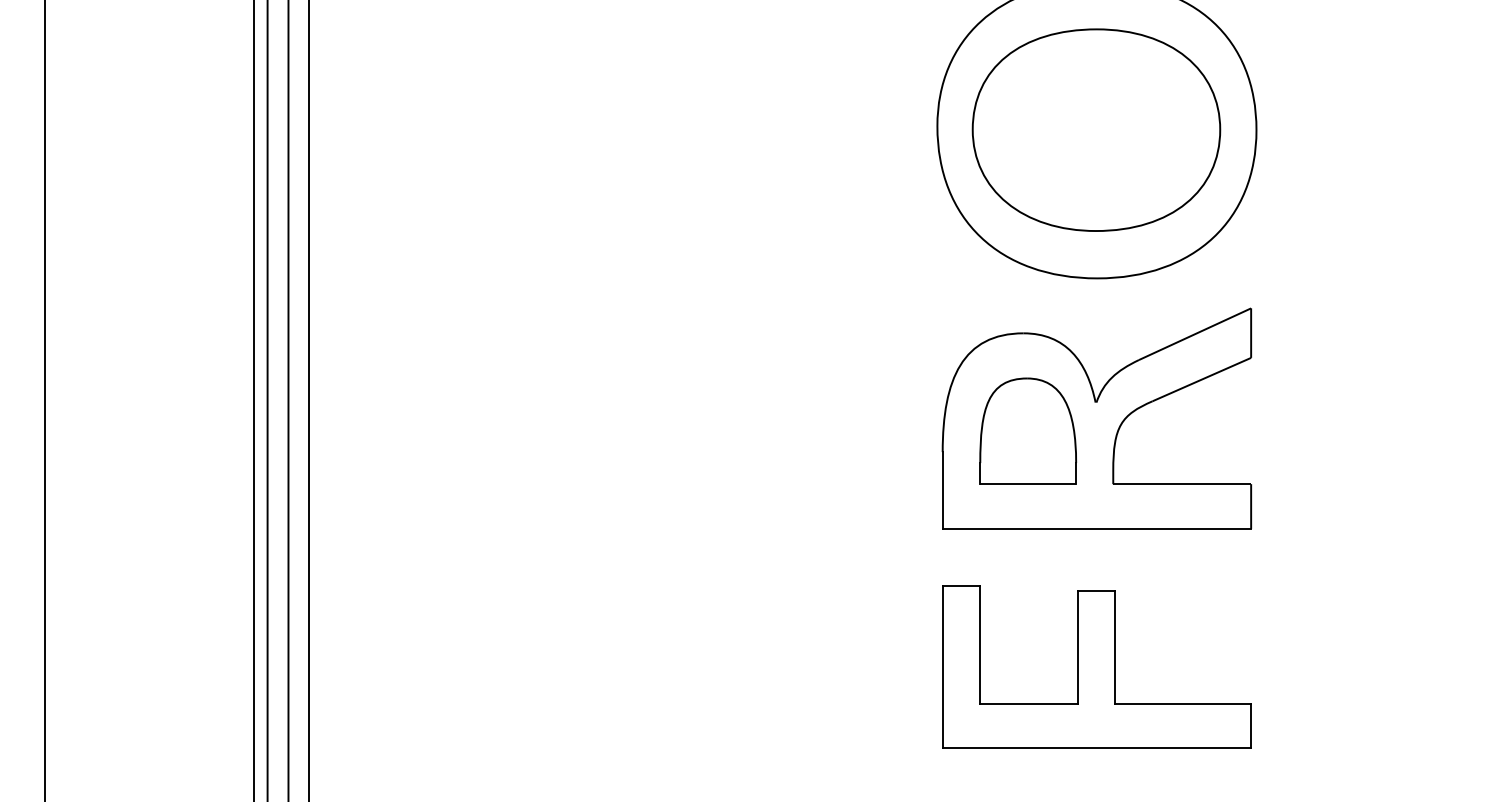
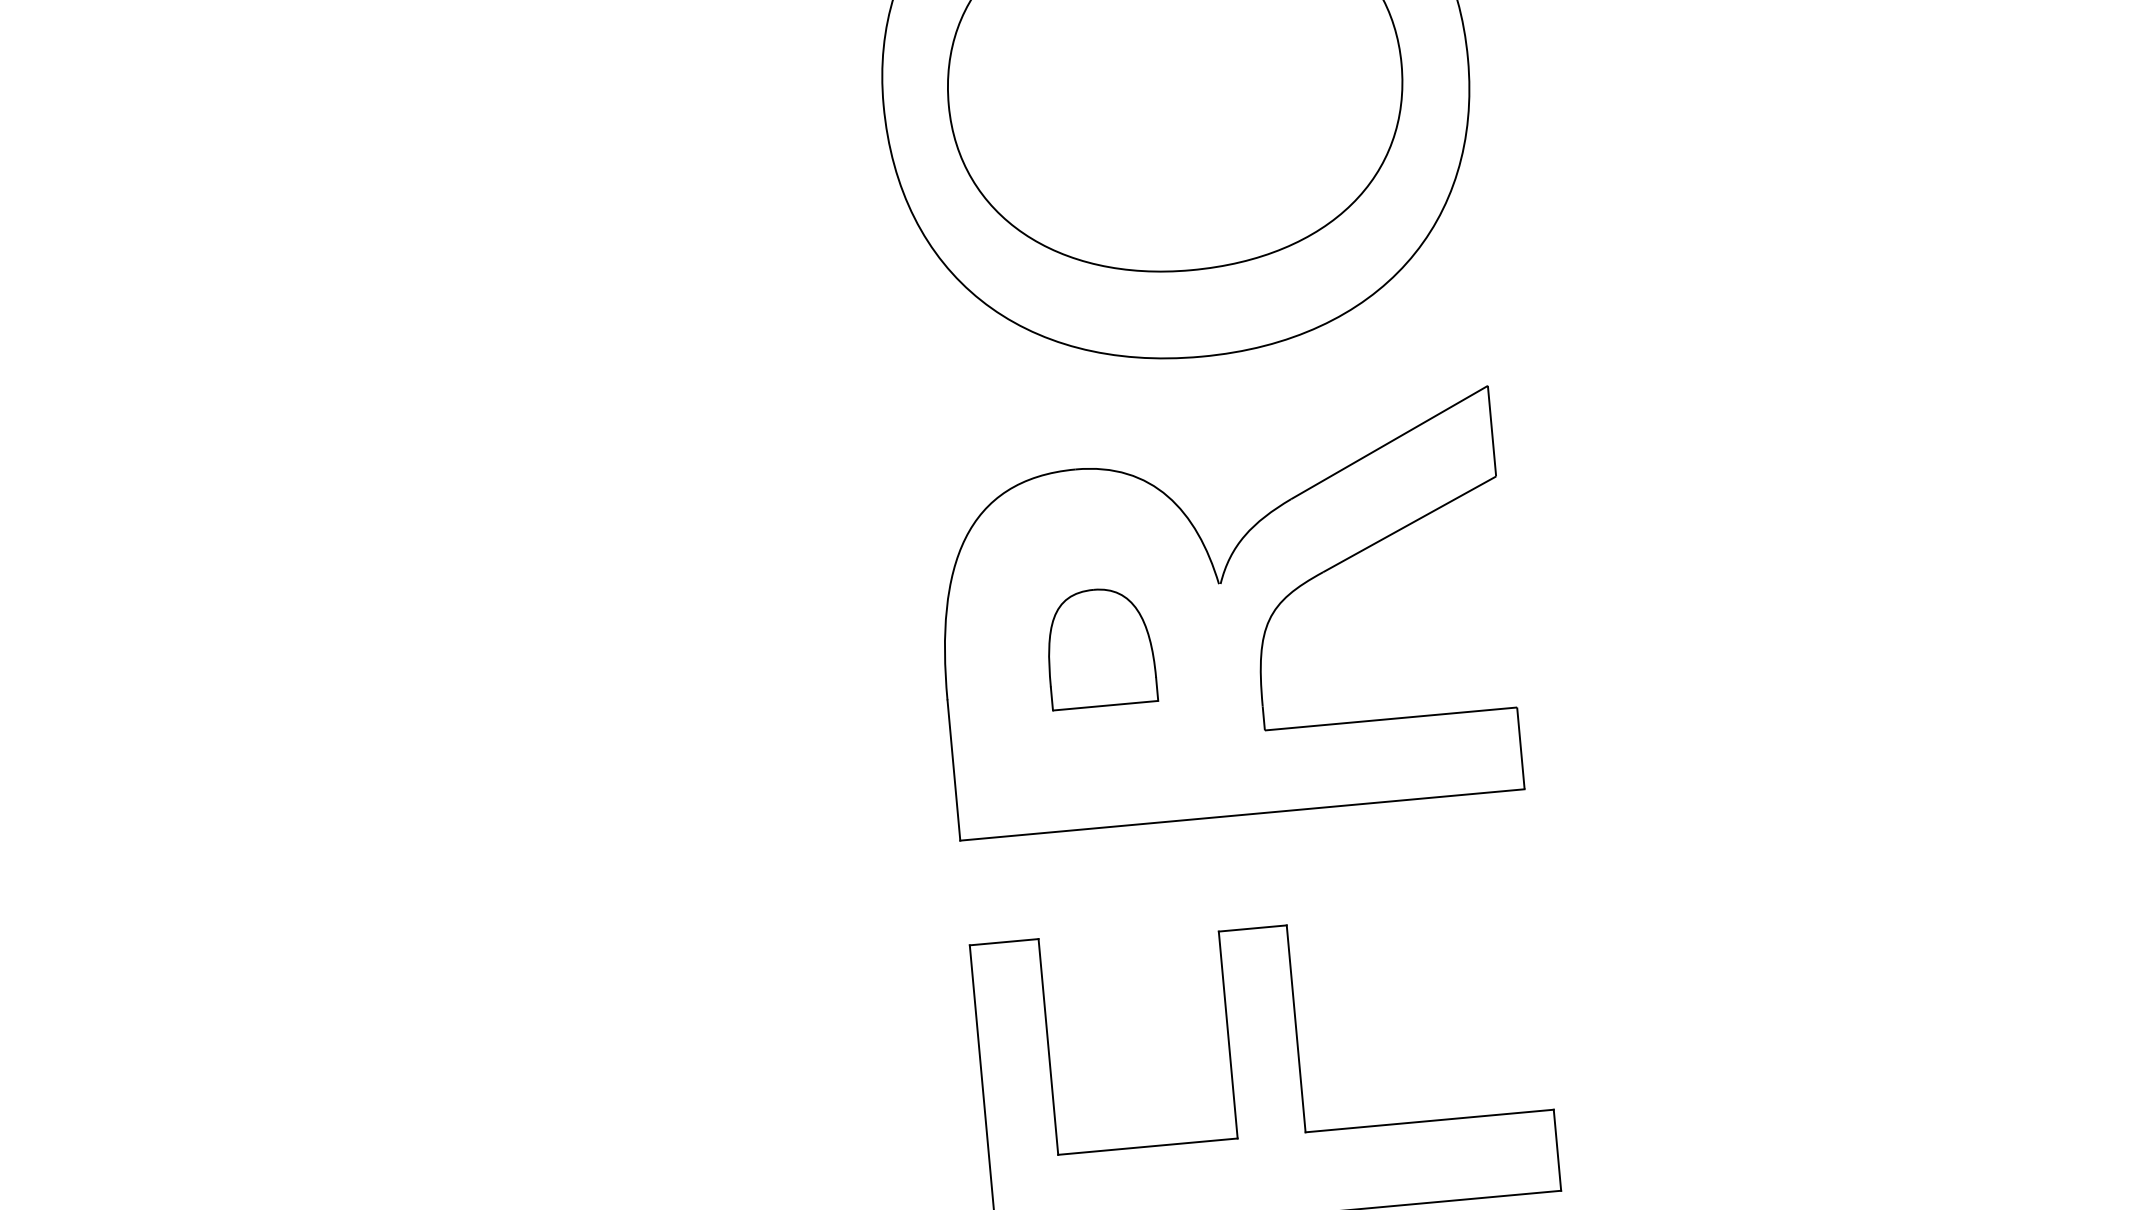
part: (1027, 430) -> (1099, 646), size x0.6

